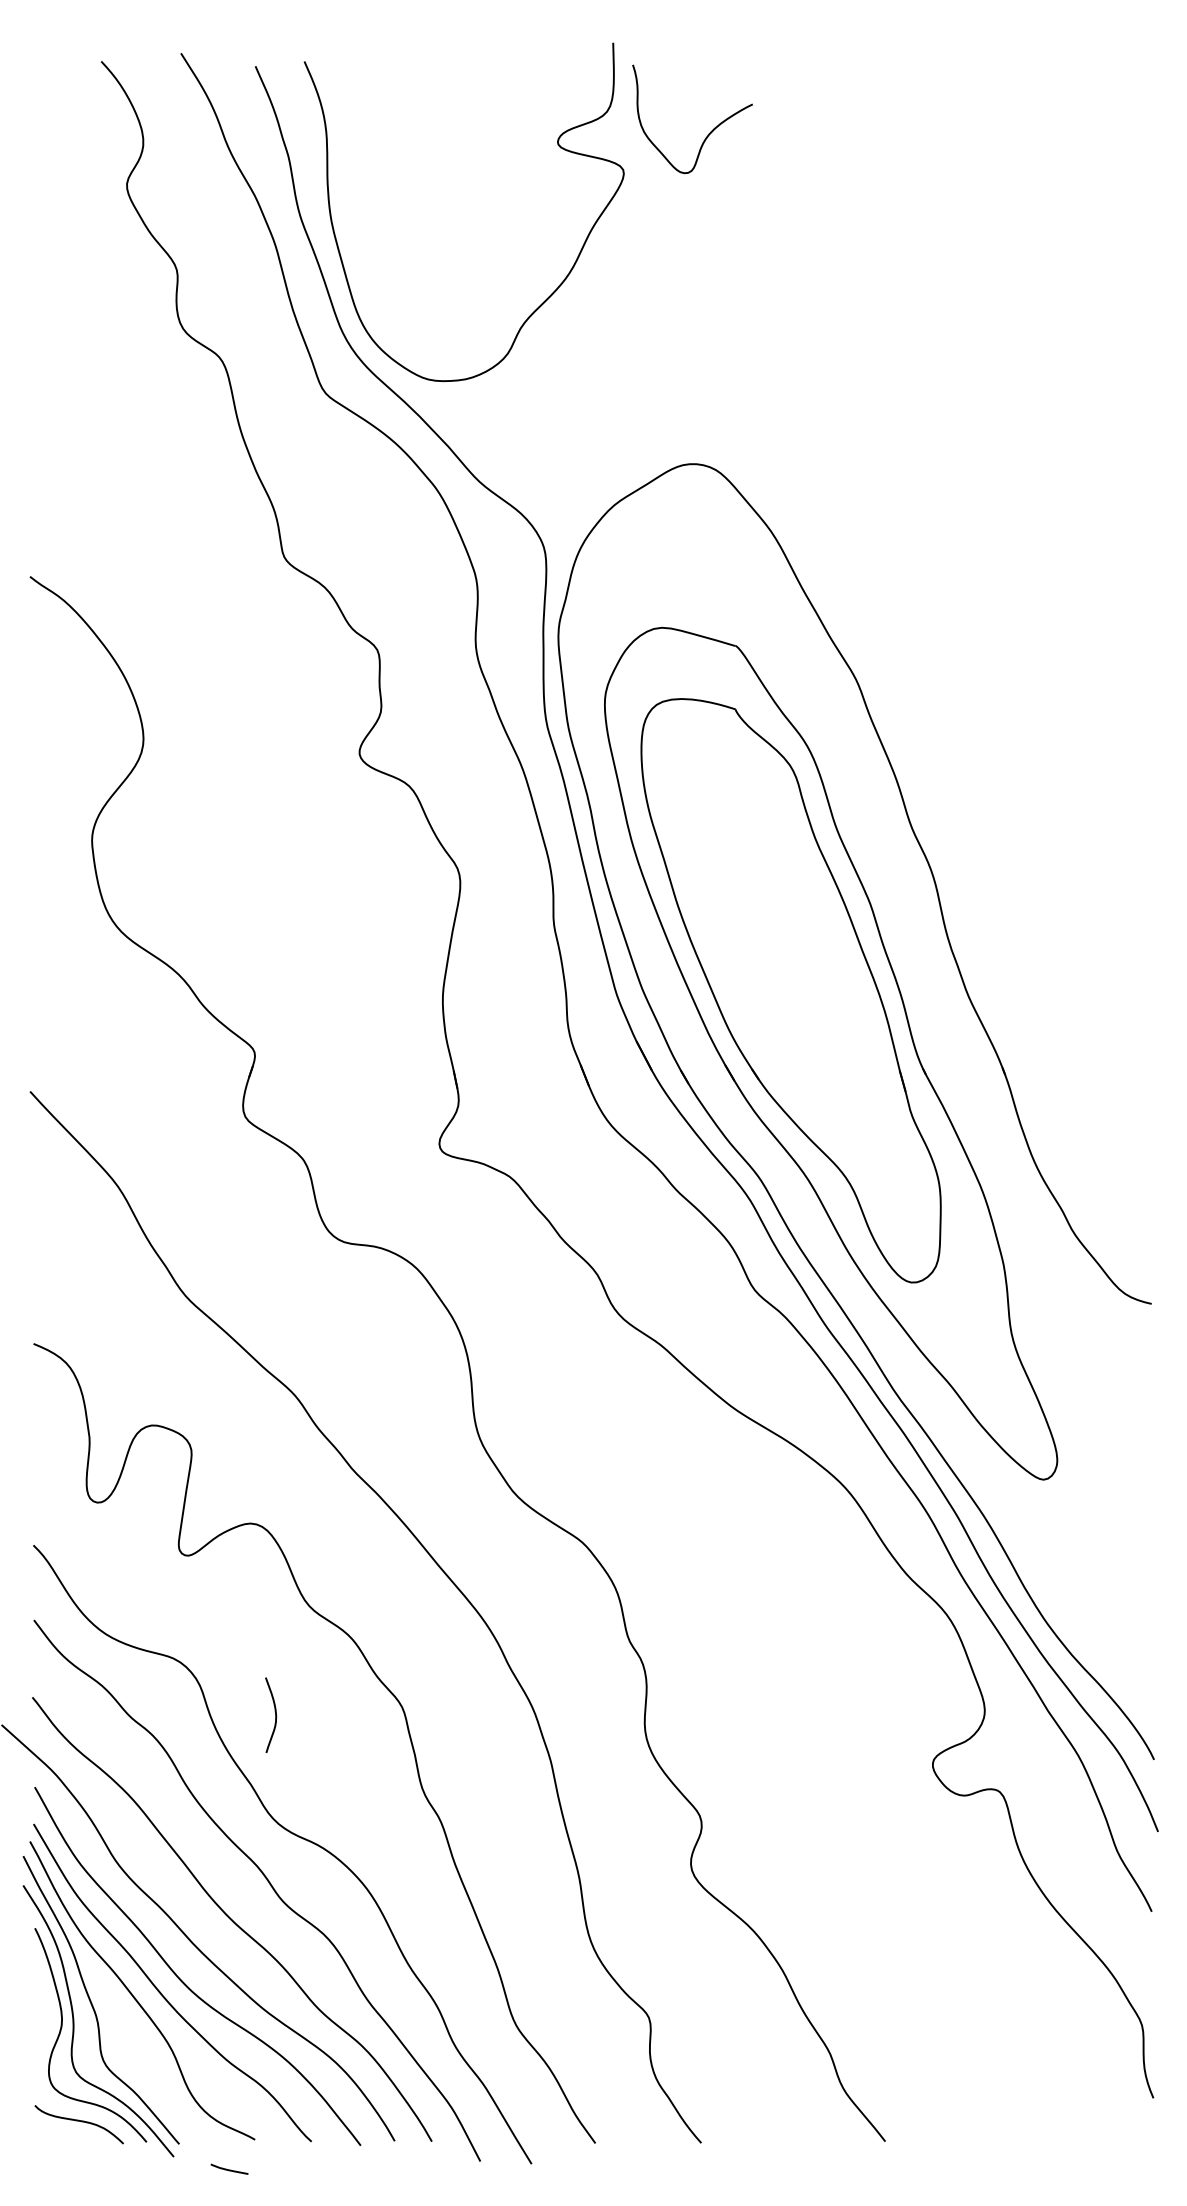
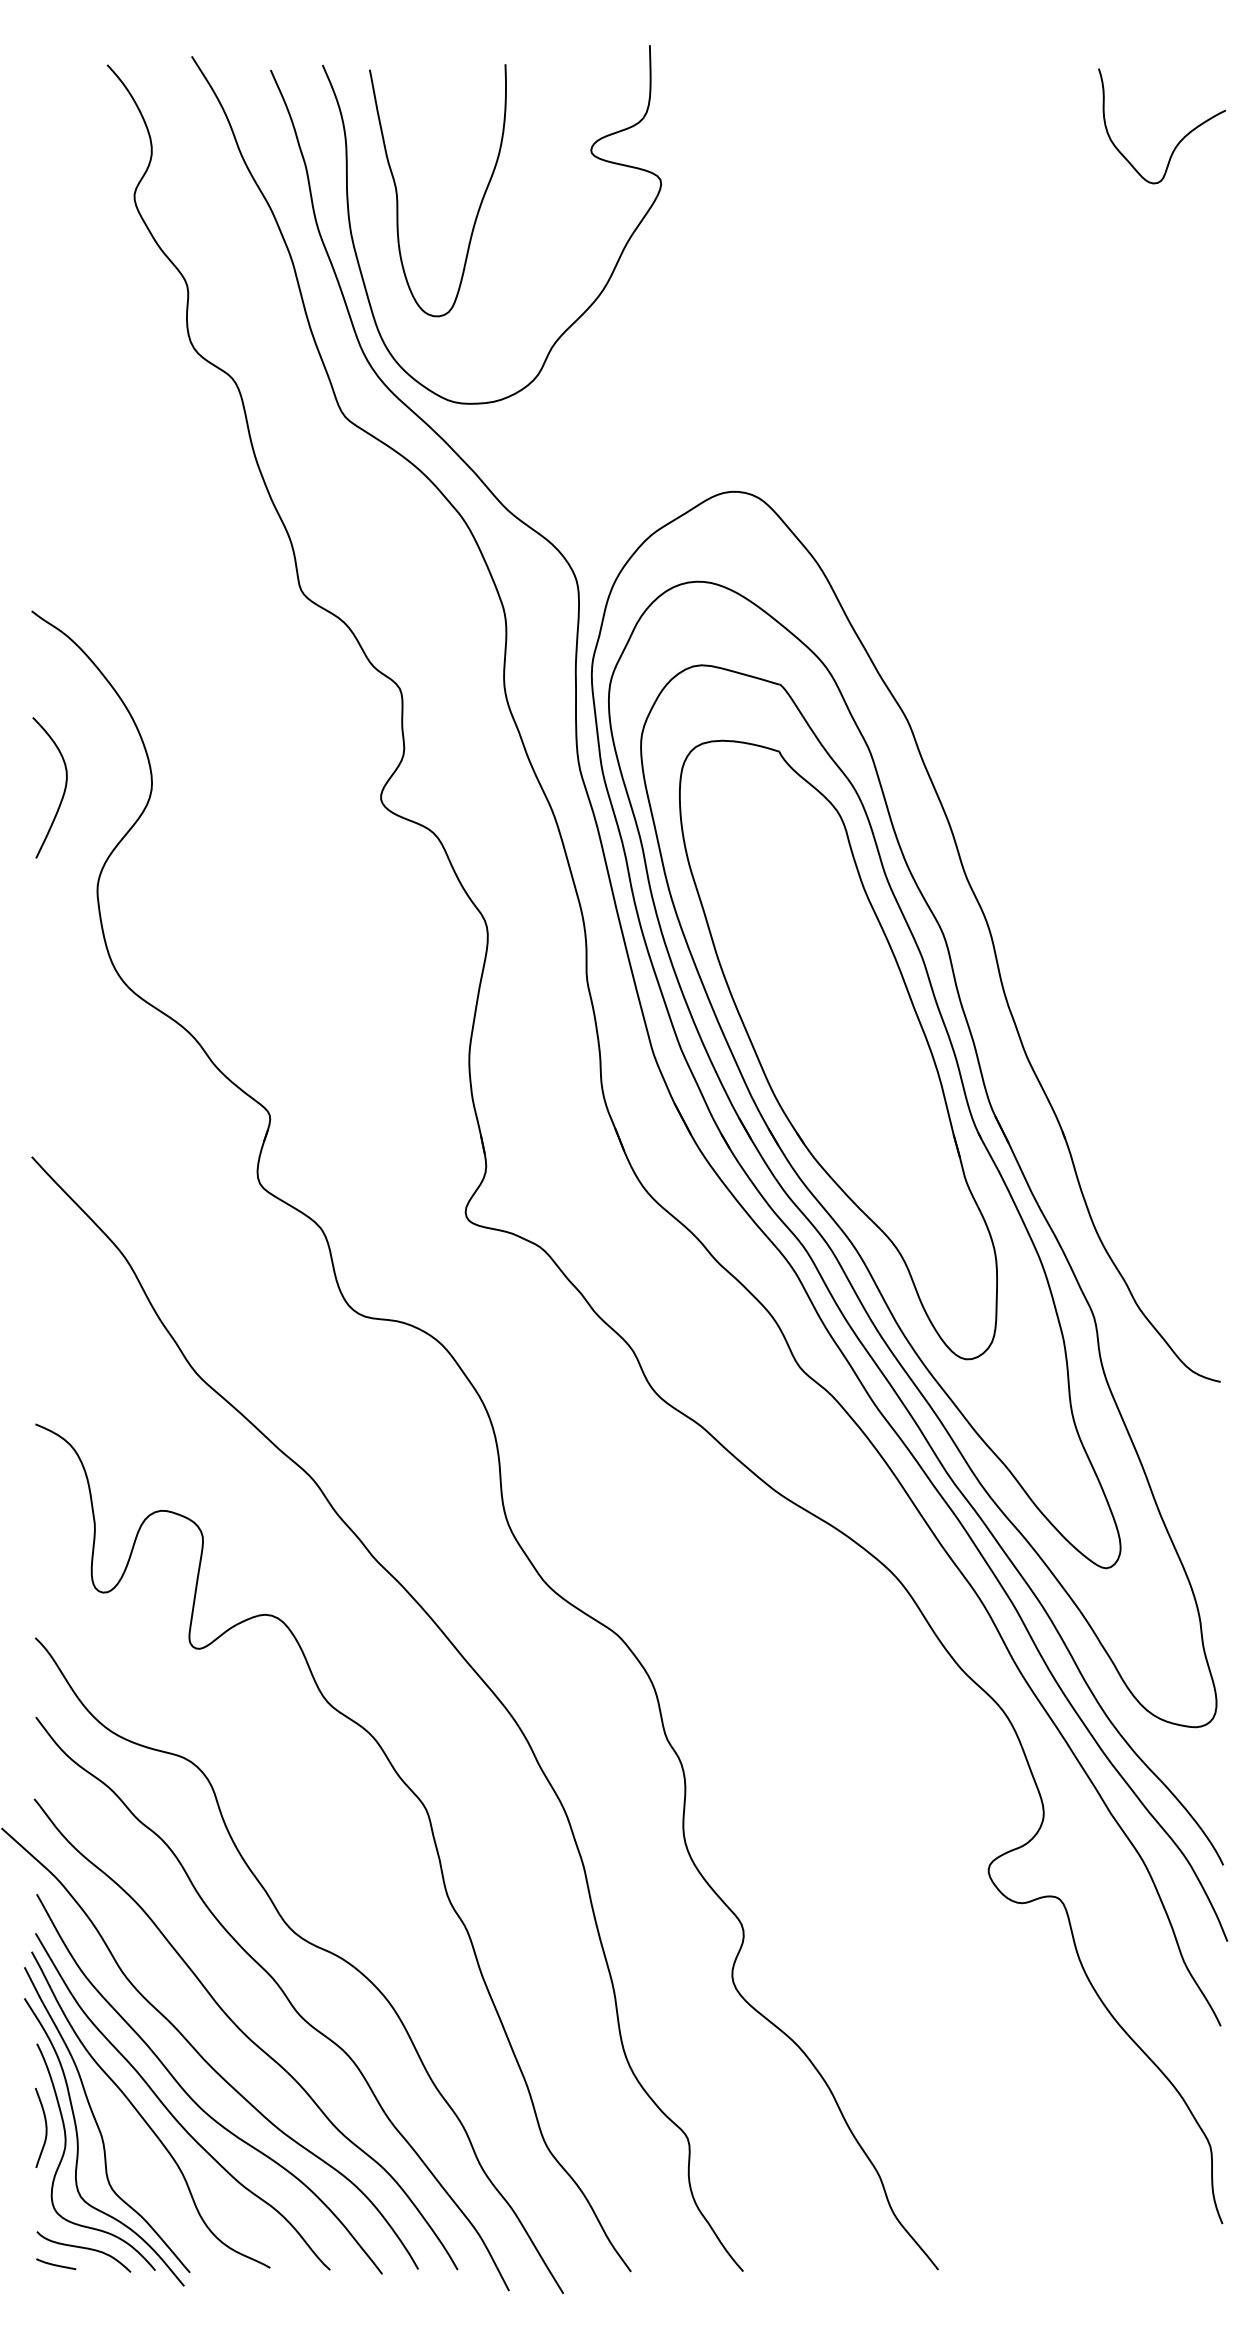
curve: (708, 134) -> (1178, 142), moved
curve: (375, 179) -> (397, 190), added
curve: (60, 746) -> (63, 791), added
part: (860, 1089) -> (912, 1154), added
curve: (275, 1714) -> (45, 2127), moved
curve: (229, 2169) -> (56, 2264), moved

